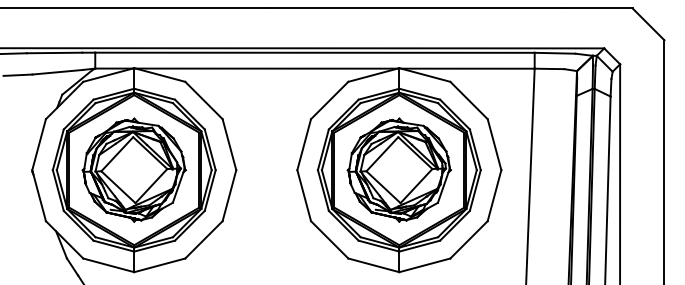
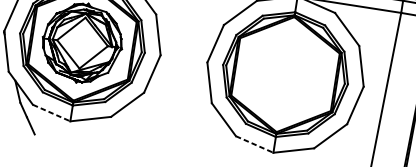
part: (398, 169) -> (284, 73), removed
line: (109, 265) -> (52, 113), solid -> dashed
line: (374, 265) -> (255, 144), solid -> dashed

